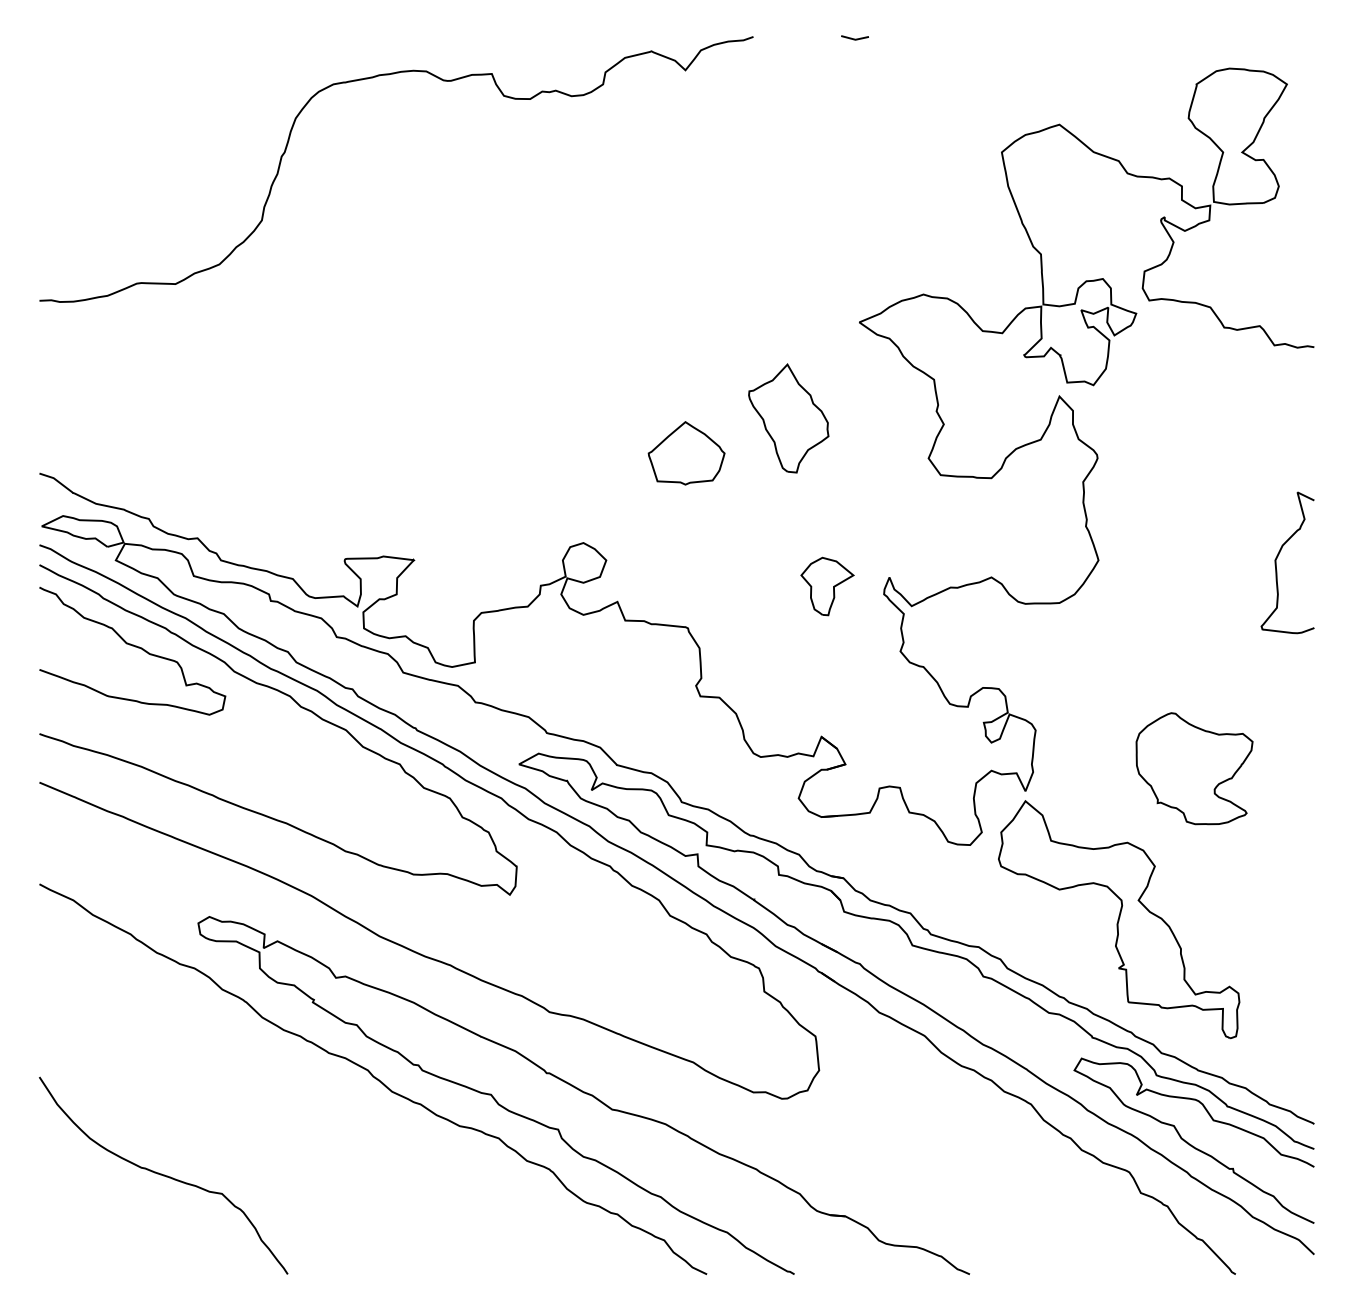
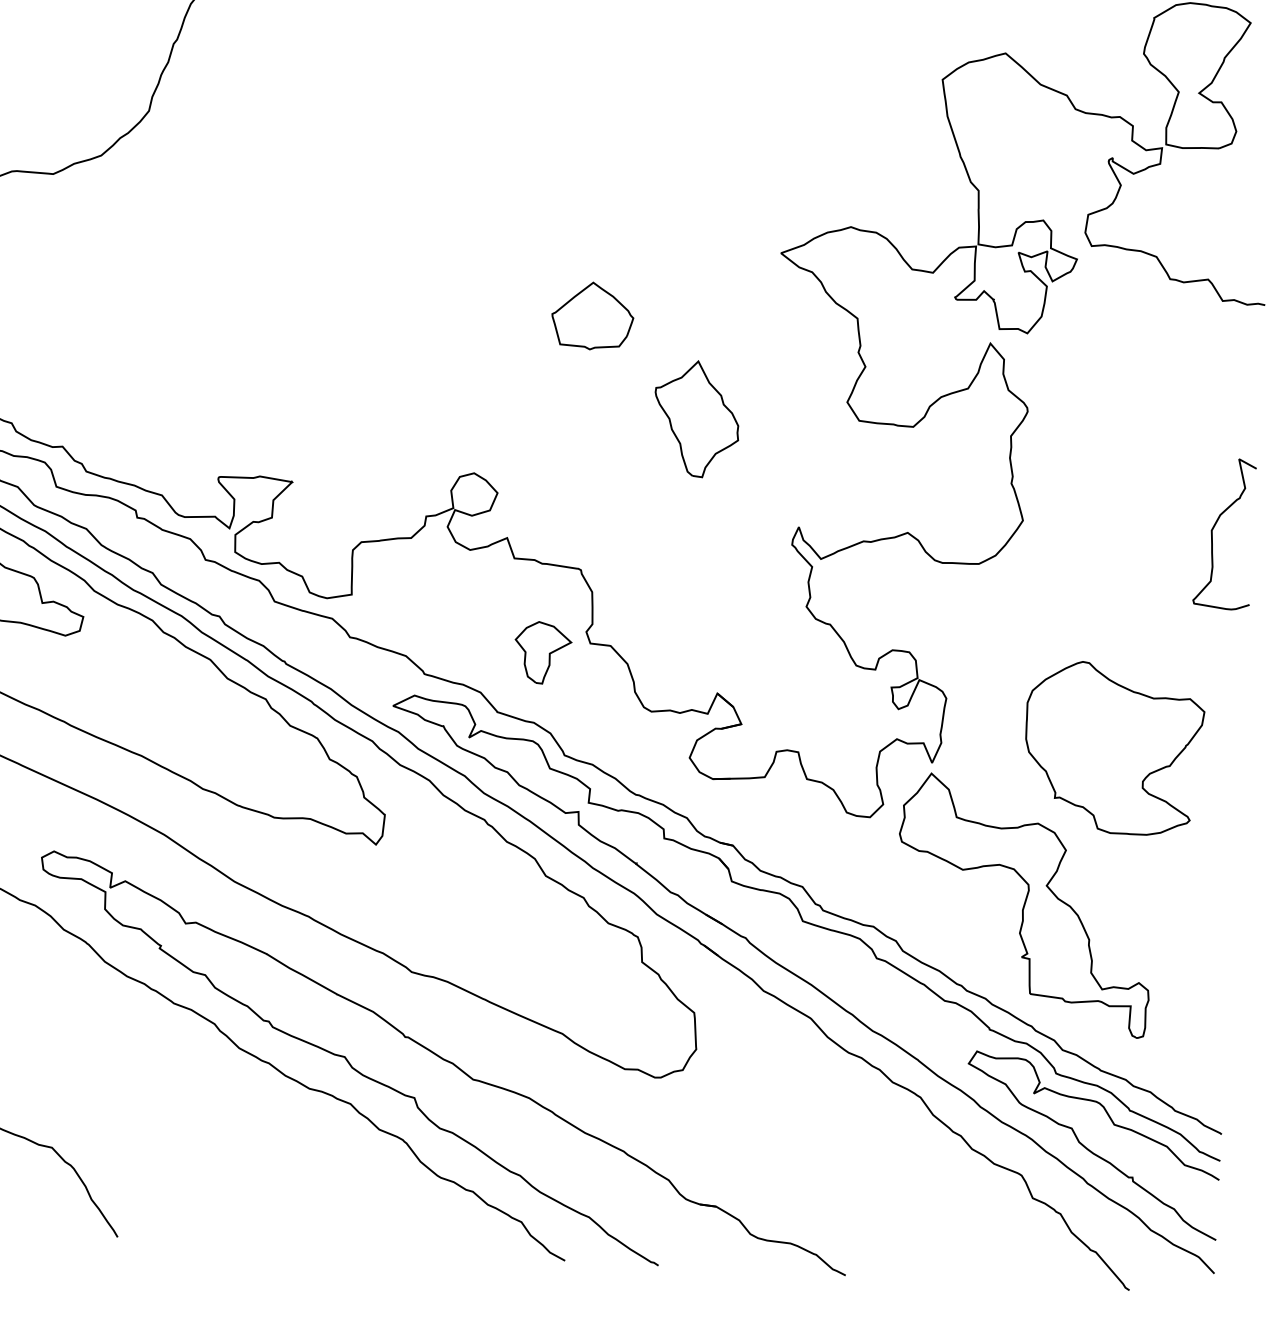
part: (788, 418) -> (696, 419), moved
part: (686, 453) -> (592, 316), moved
part: (827, 586) -> (542, 652), moved
part: (1194, 768) -> (1113, 748), size x1.43

